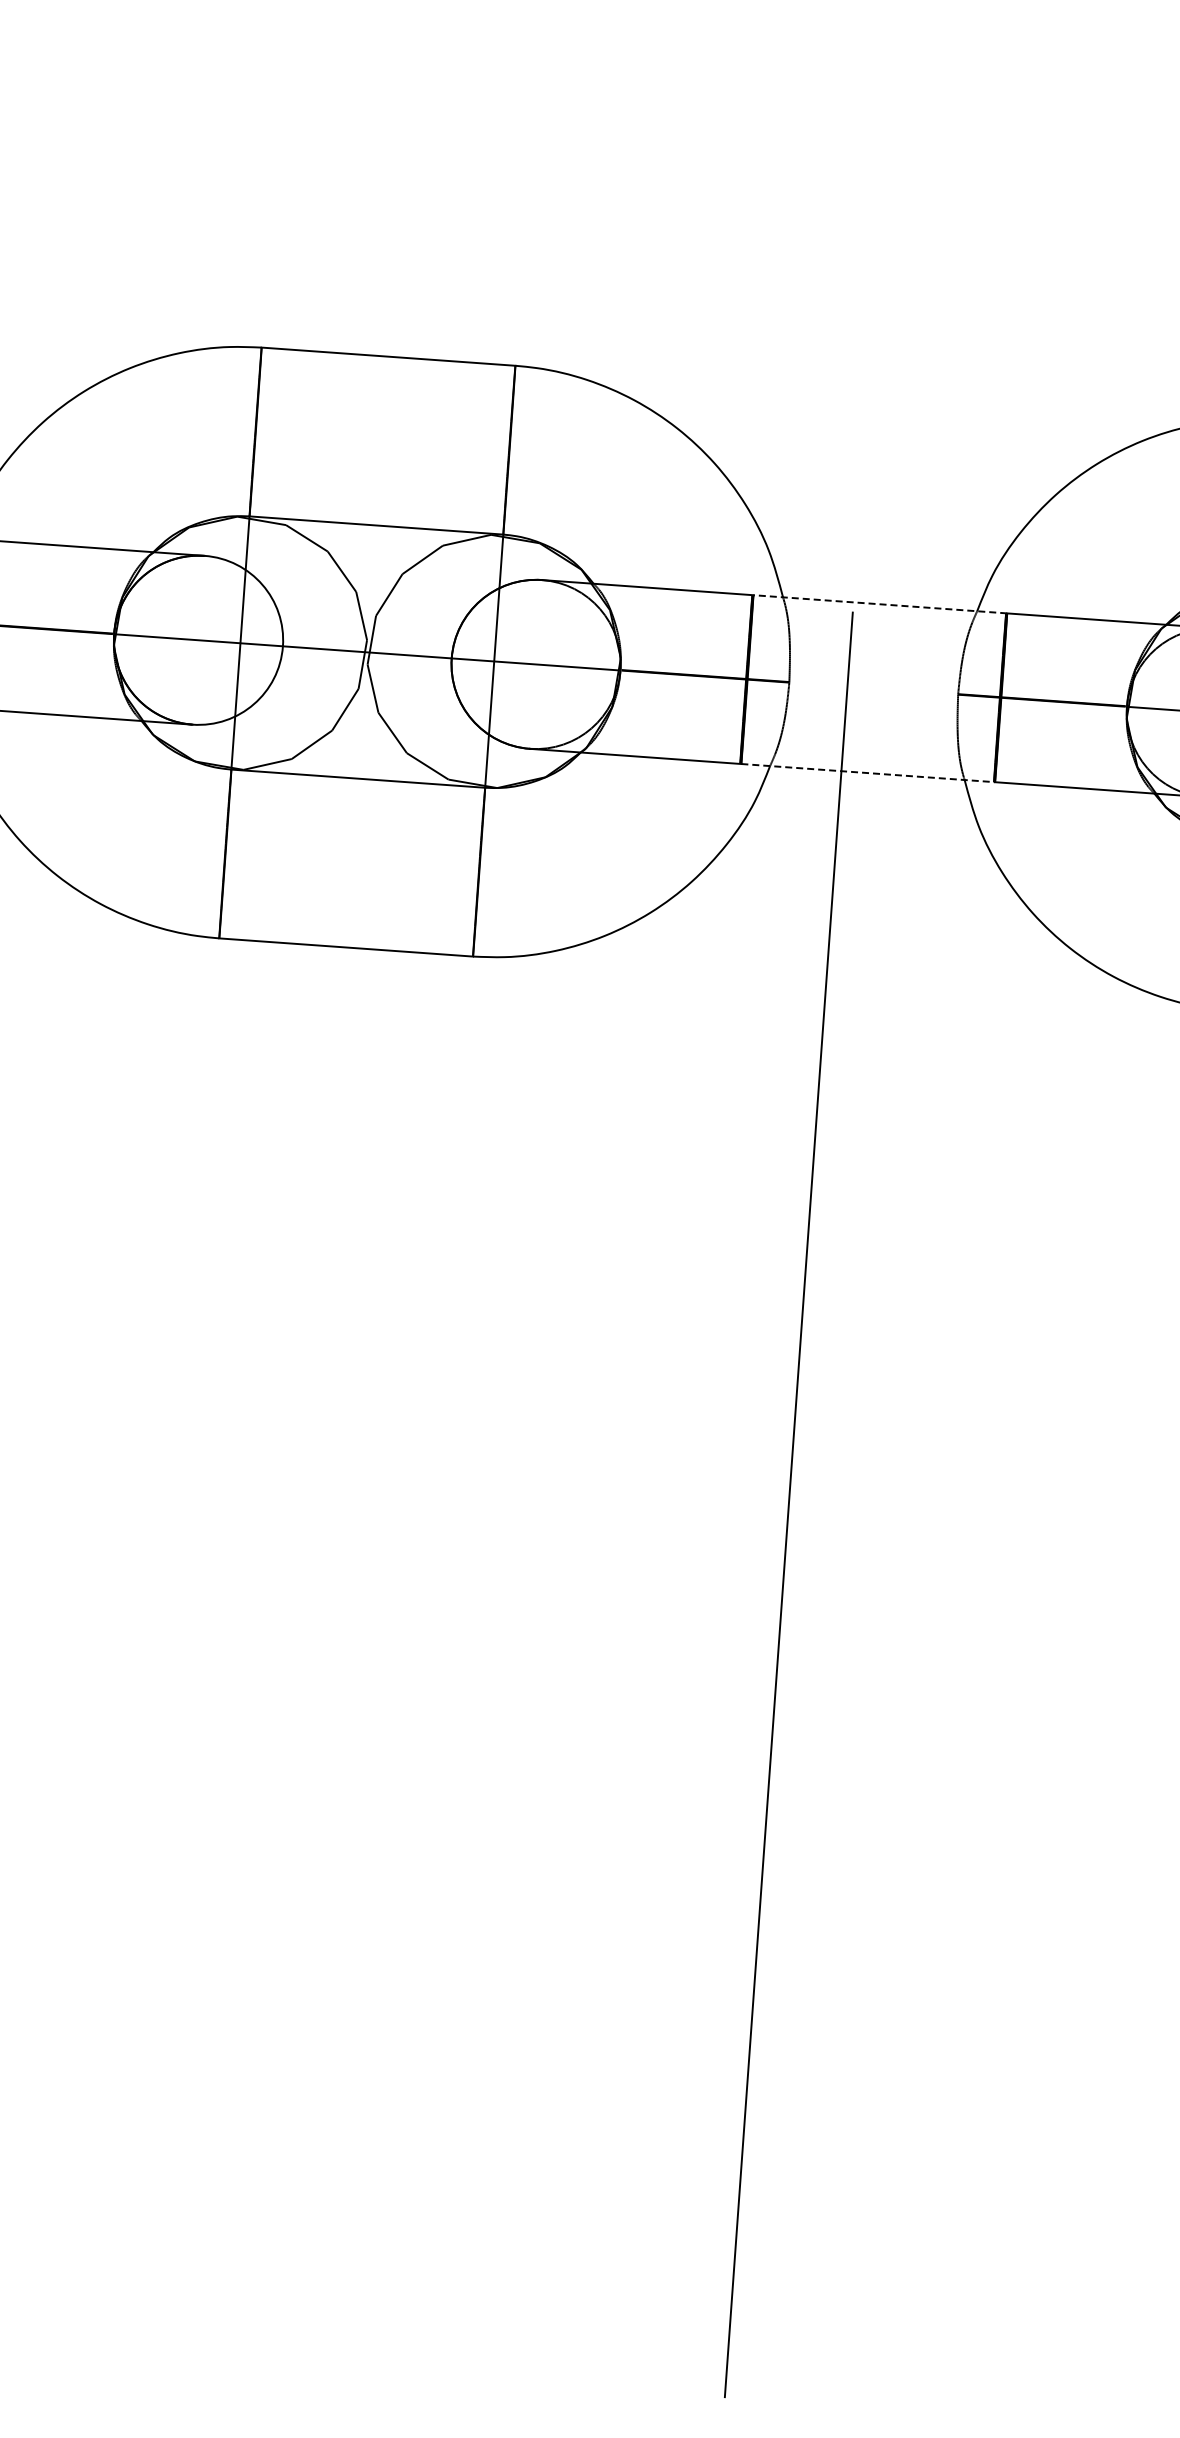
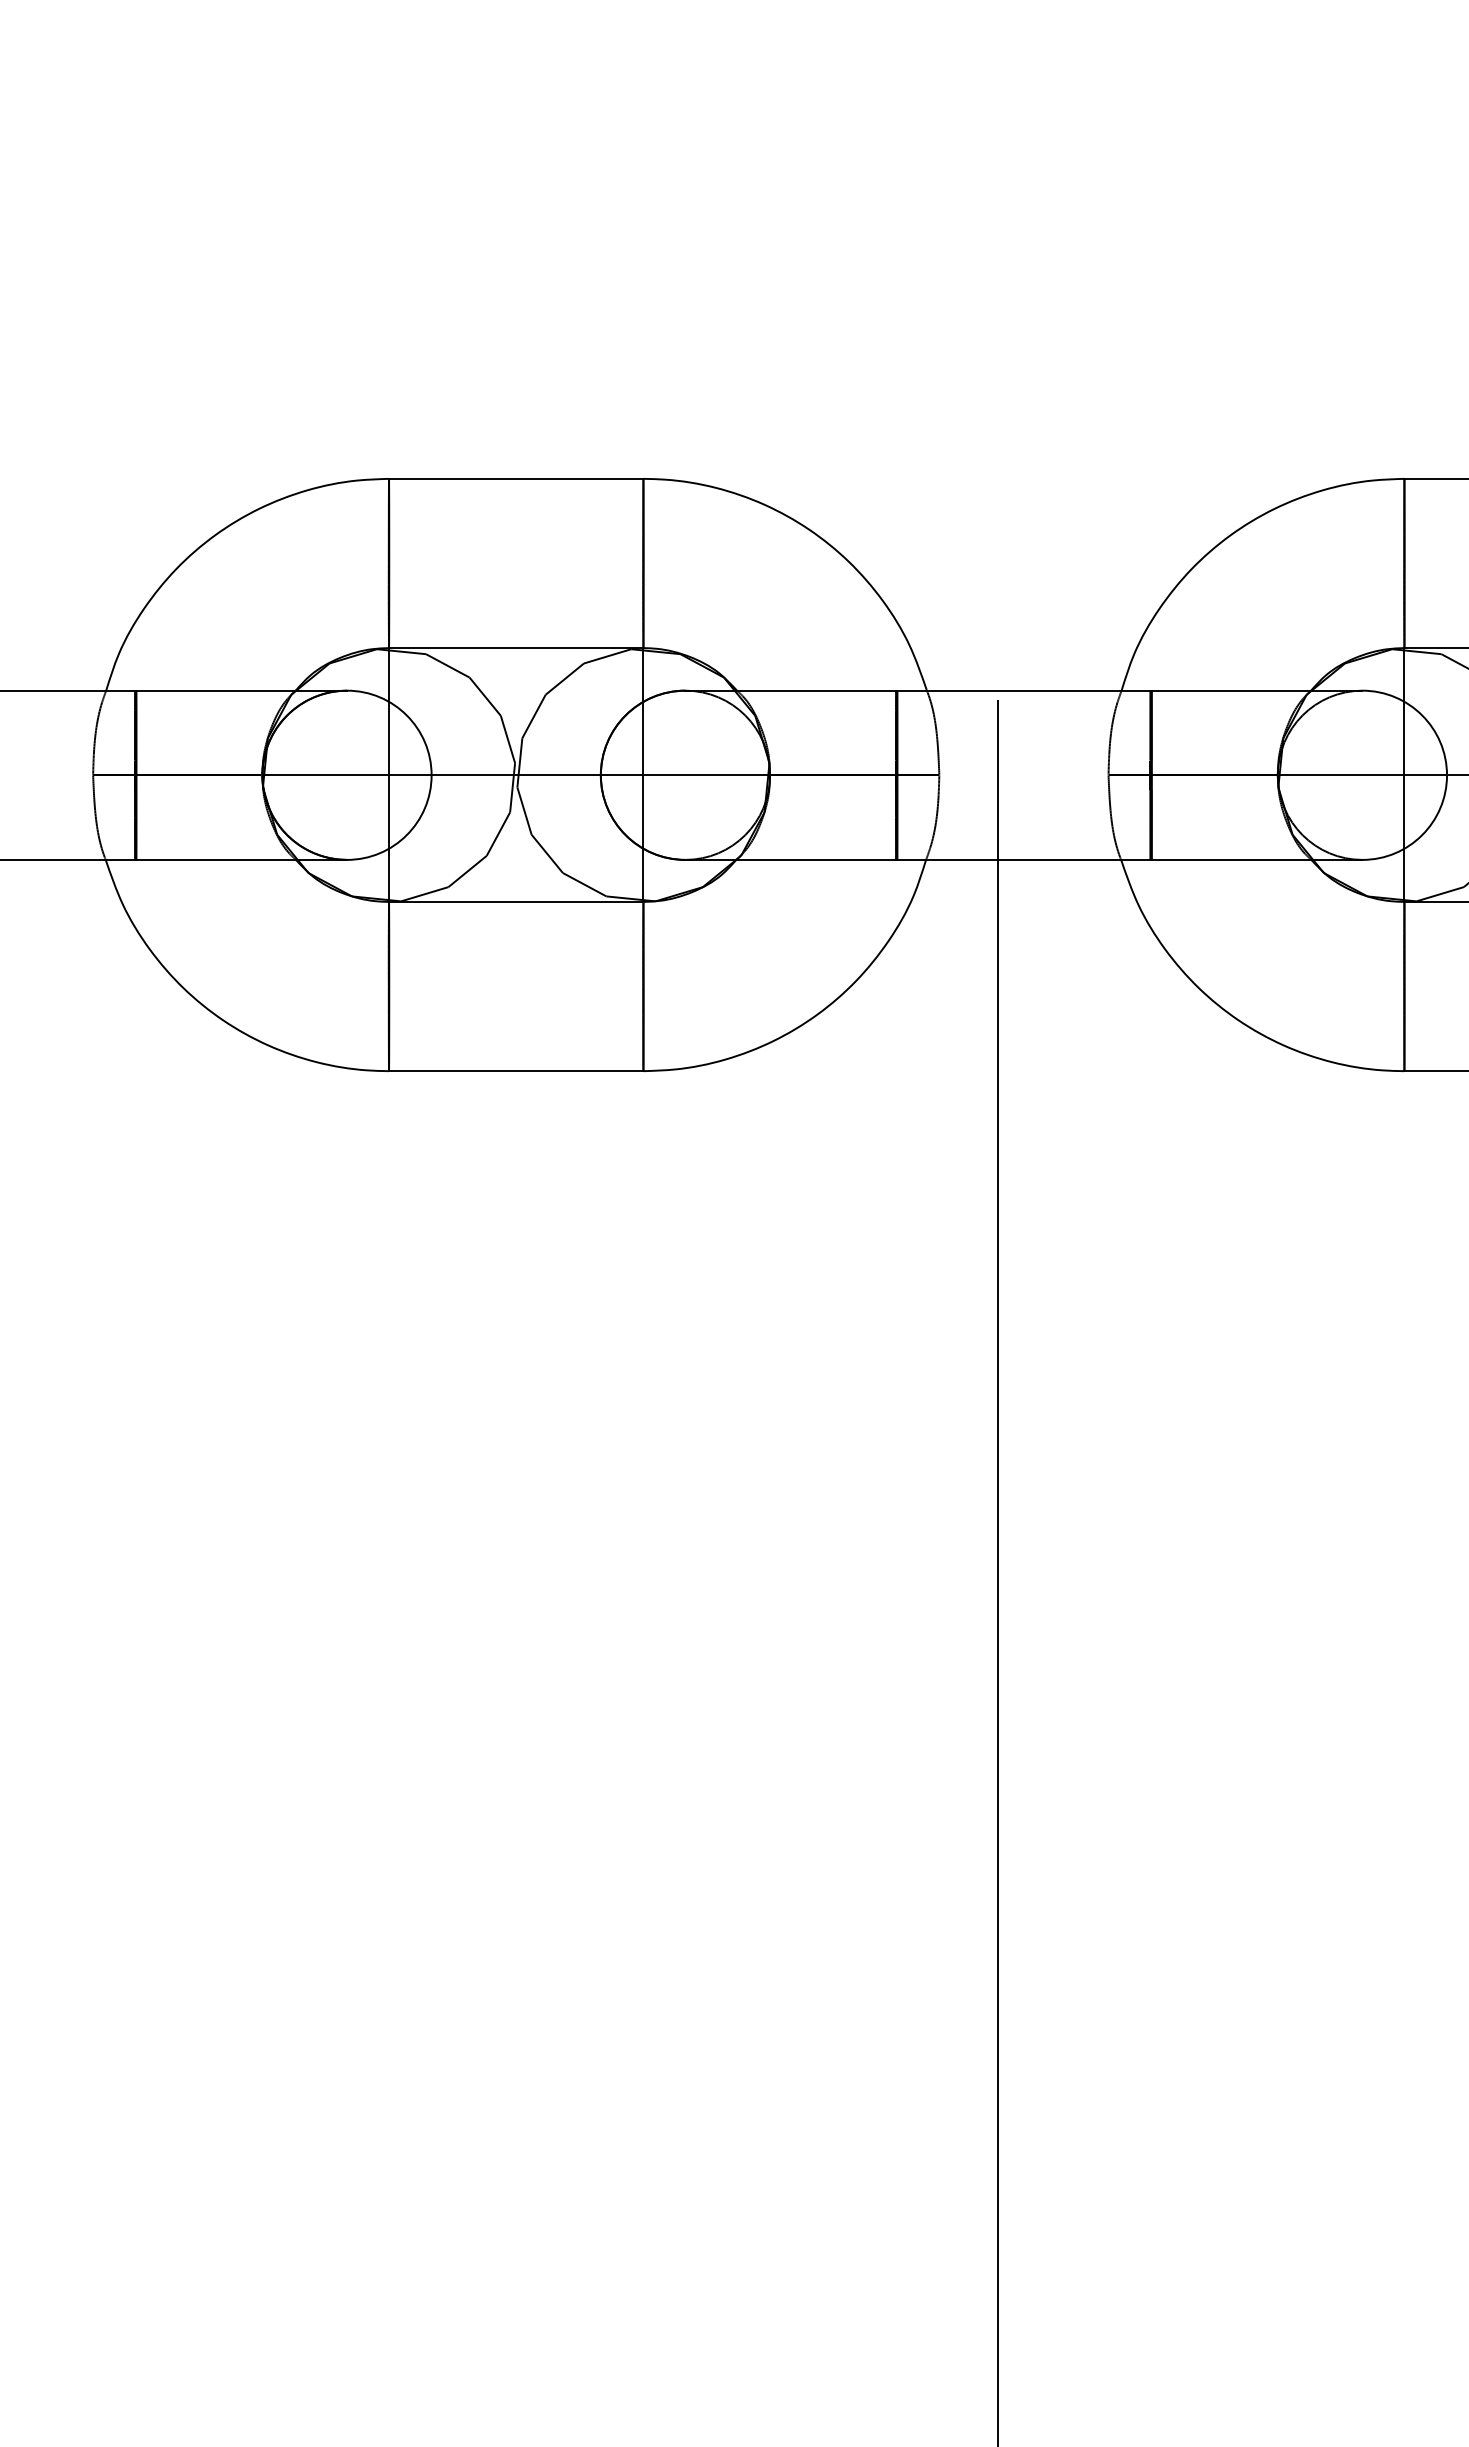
line: (879, 604) -> (1023, 690), dashed -> solid
line: (868, 772) -> (1024, 859), dashed -> solid

